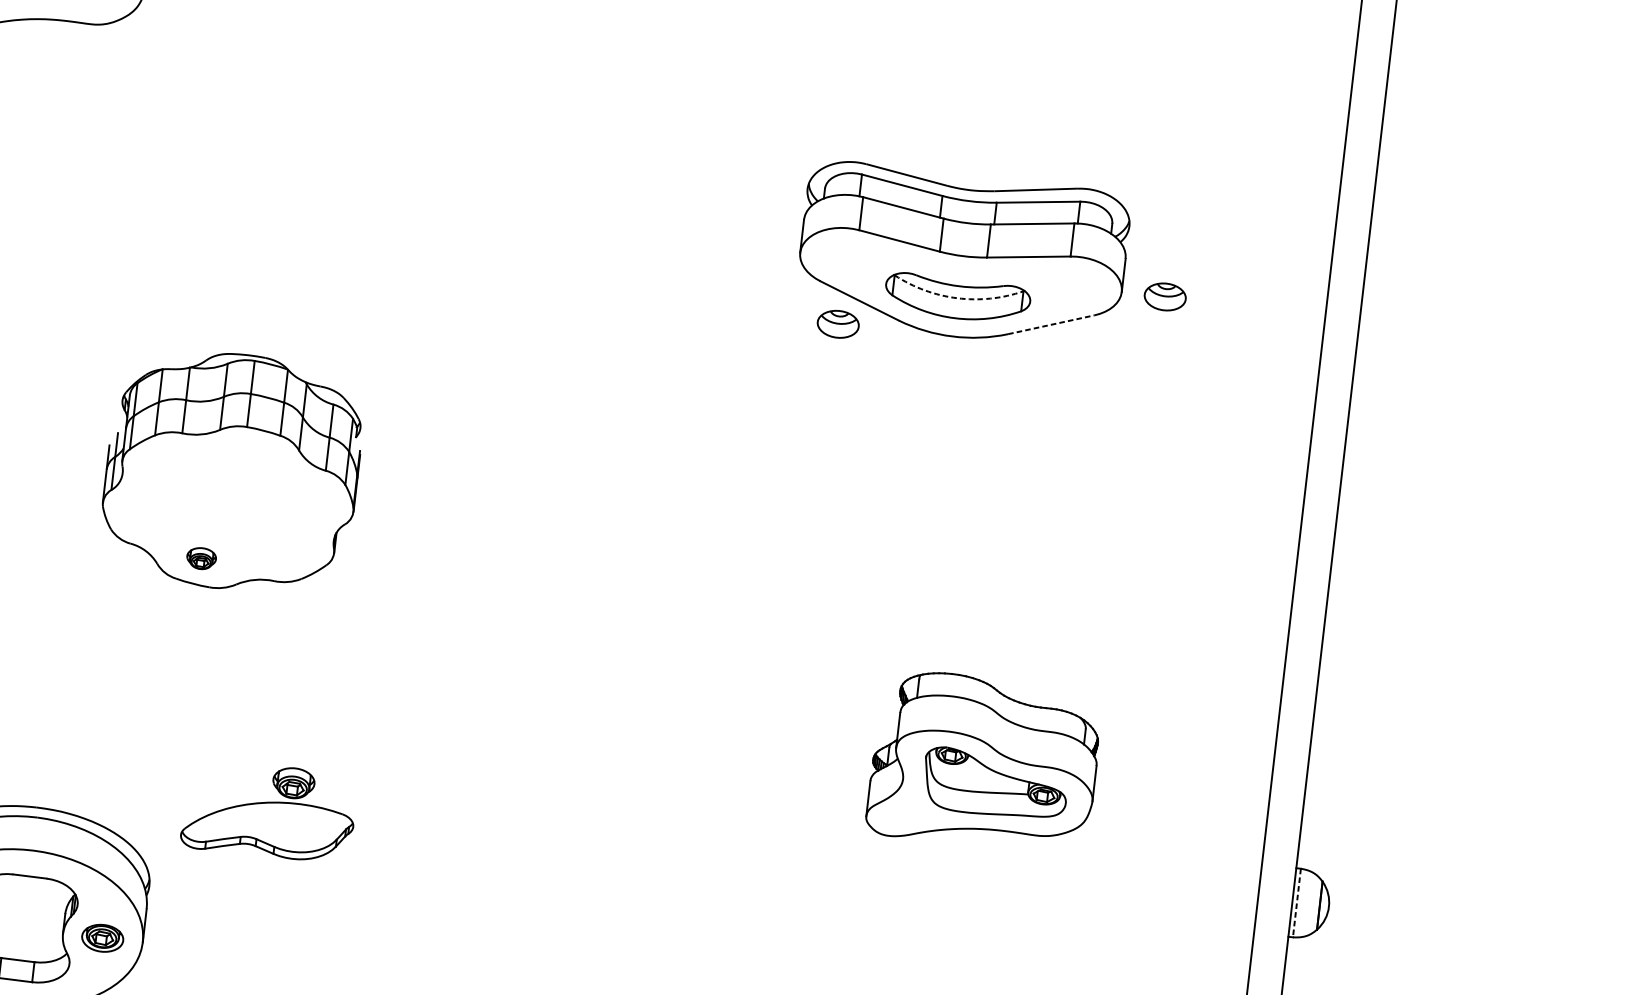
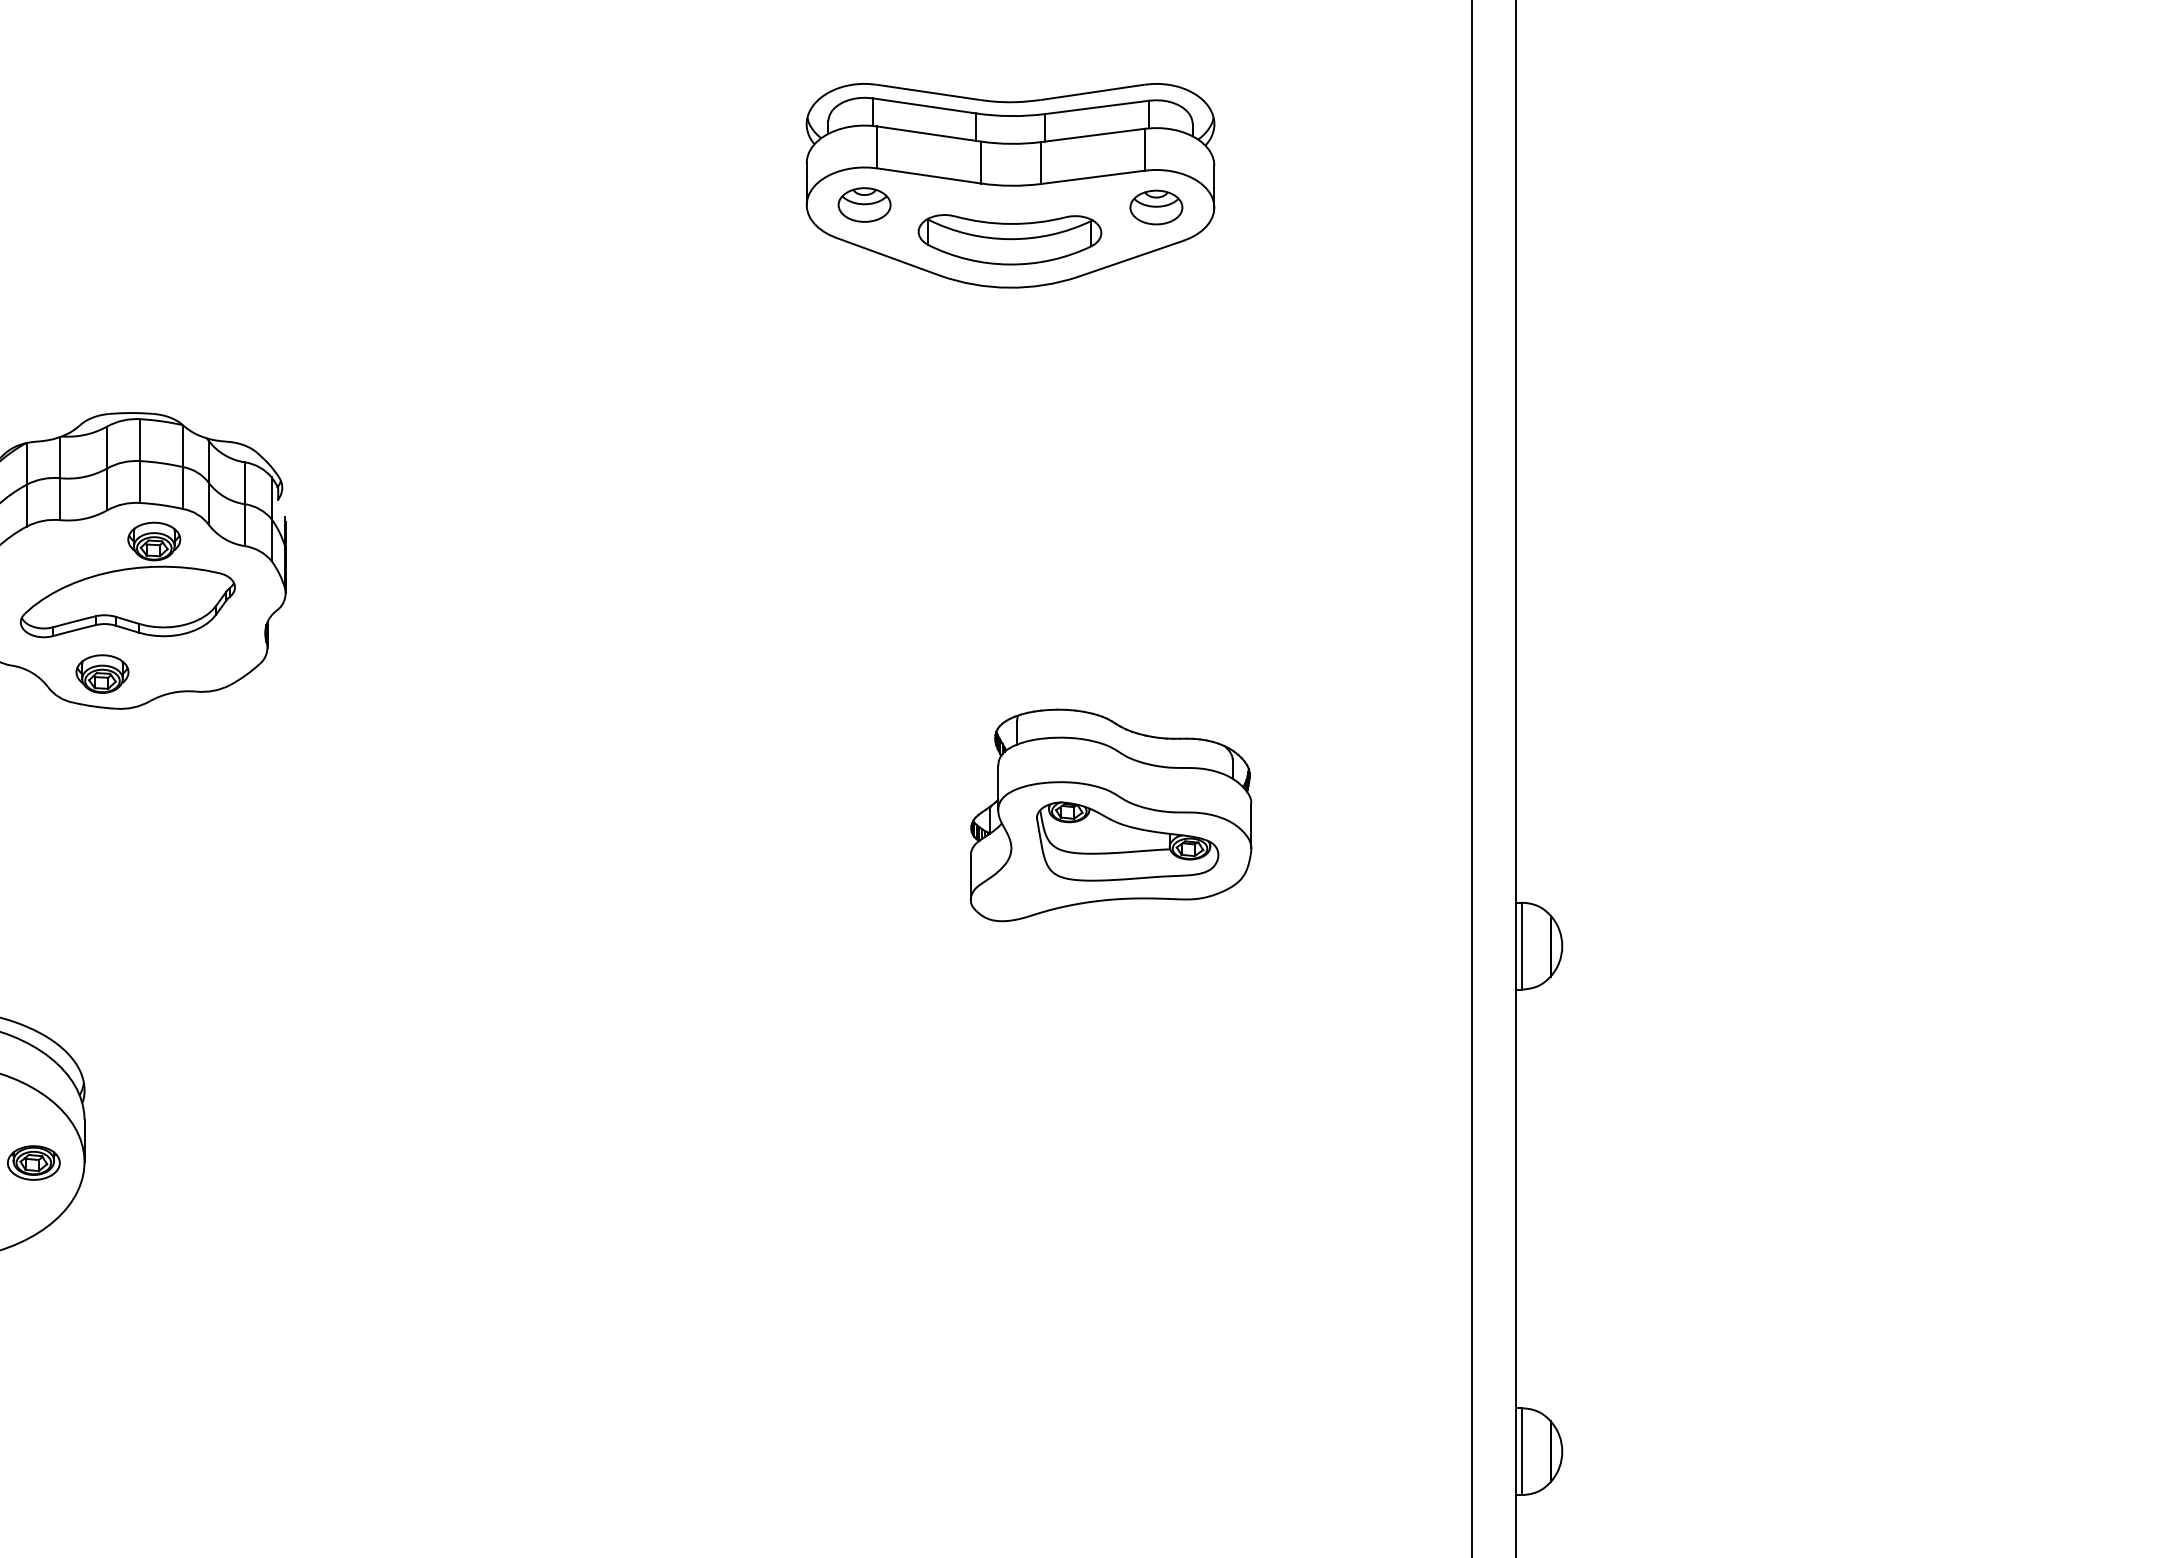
part: (1165, 296) -> (1156, 207), moved
arc: (957, 298) -> (1009, 239), dashed -> solid
part: (838, 323) -> (864, 204), moved
line: (1050, 324) -> (1130, 258), dashed -> solid
part: (201, 558) -> (102, 673), size x1.43
part: (269, 810) -> (127, 579), moved
line: (1296, 903) -> (1521, 946), dashed -> solid

